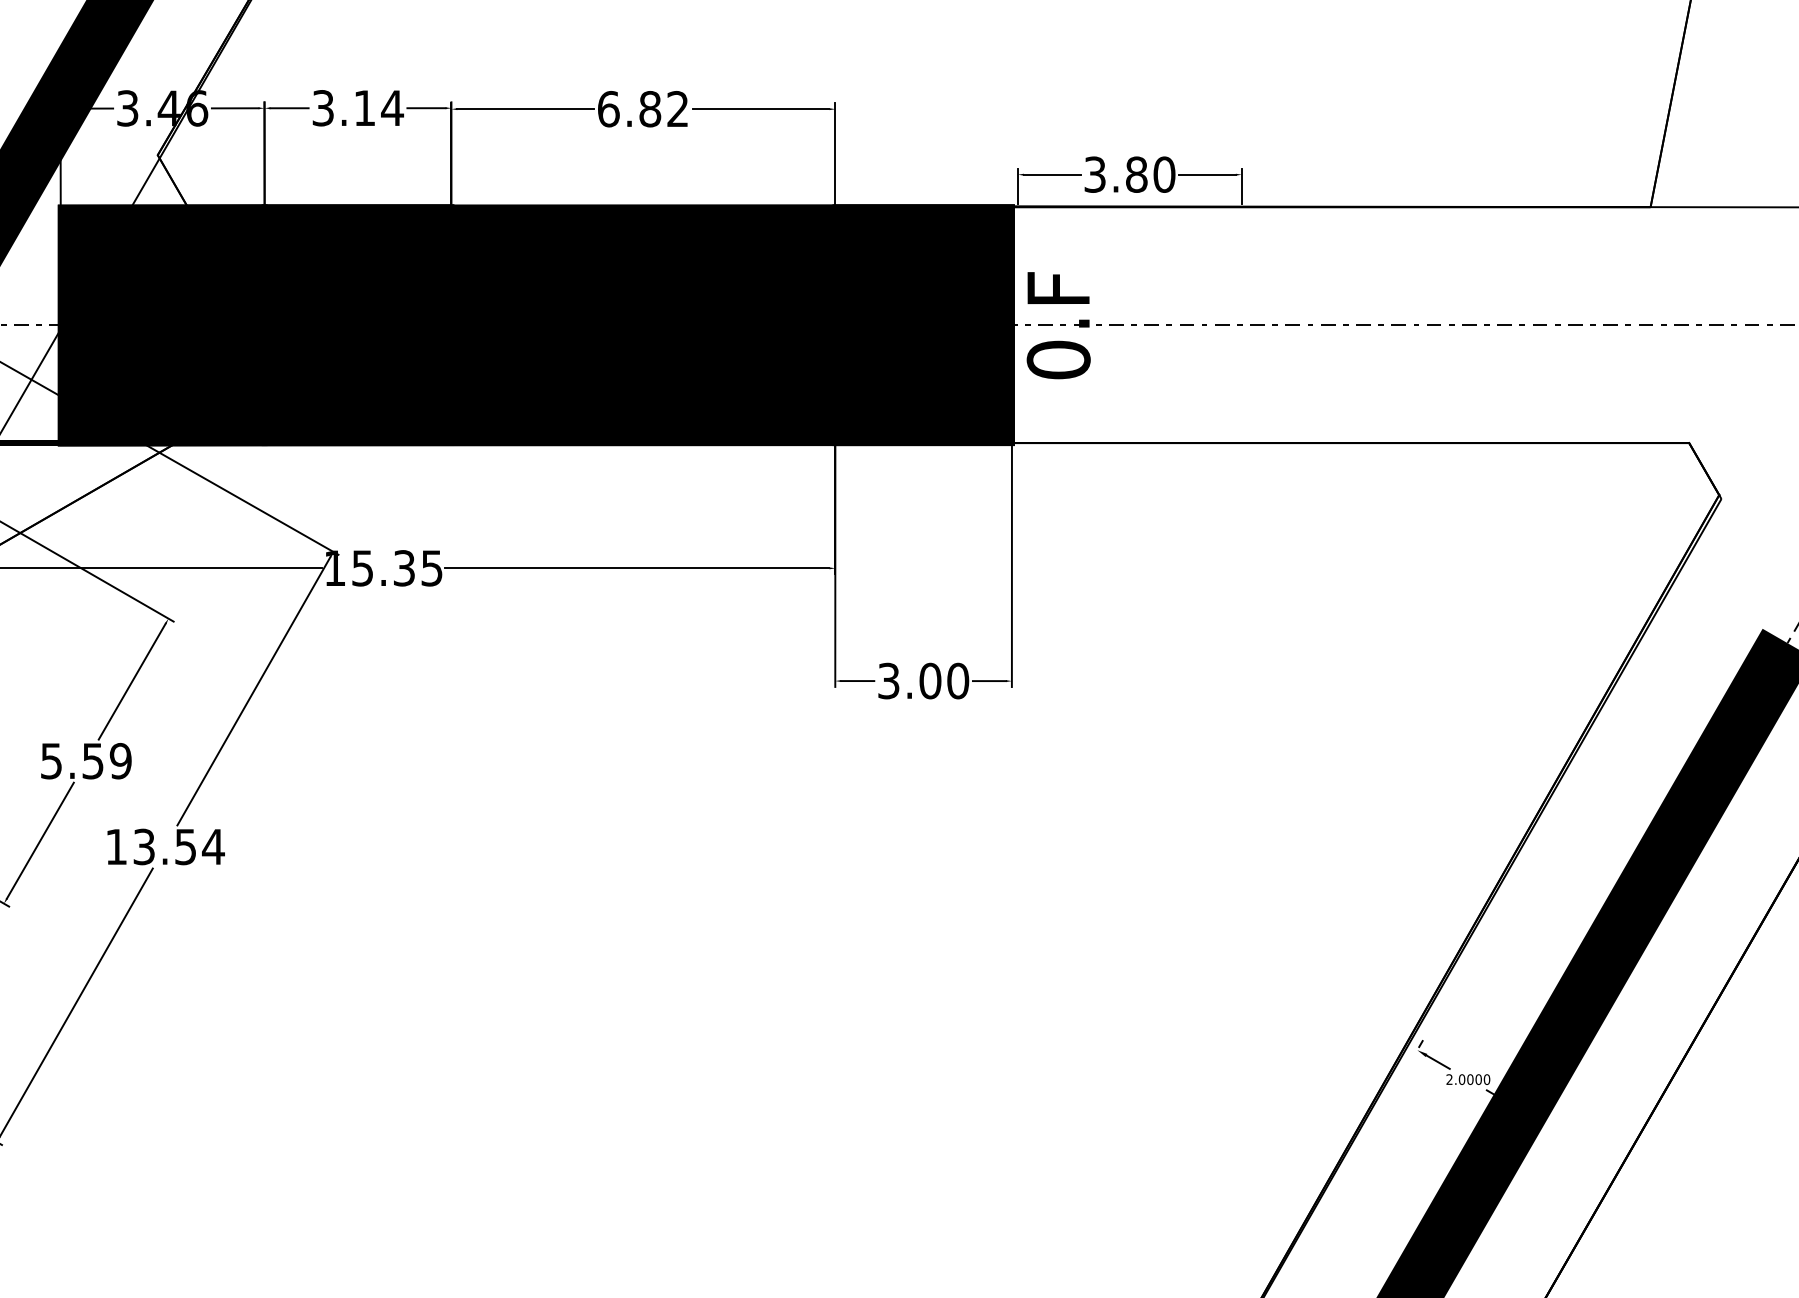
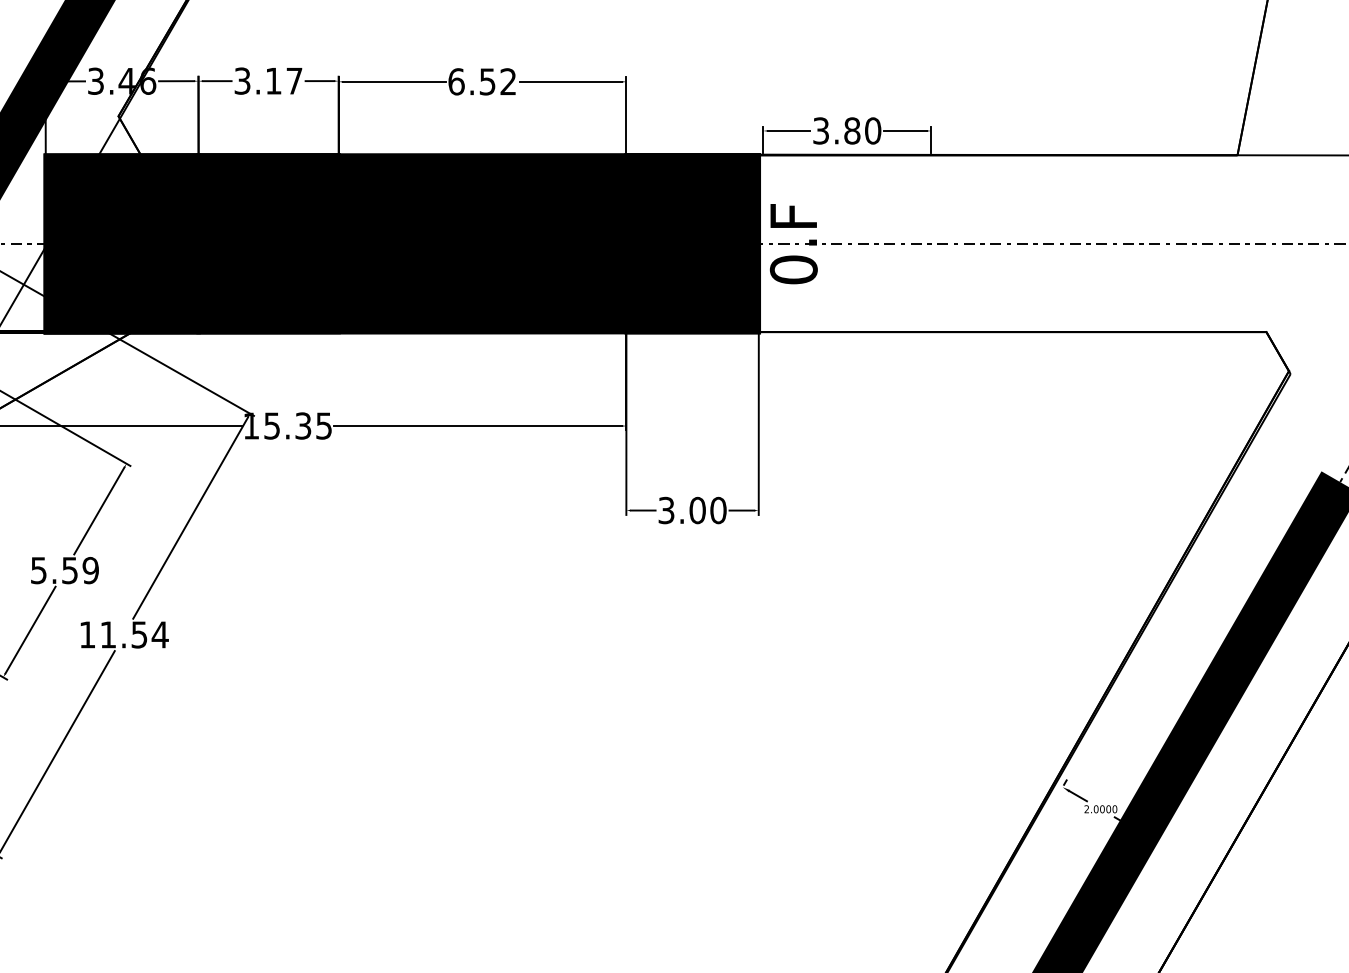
text: (392, 107) -> (294, 80), 3.14 -> 3.17
text: (650, 109) -> (487, 82), 6.82 -> 6.52
text: (143, 846) -> (107, 634), 13.54 -> 11.54

